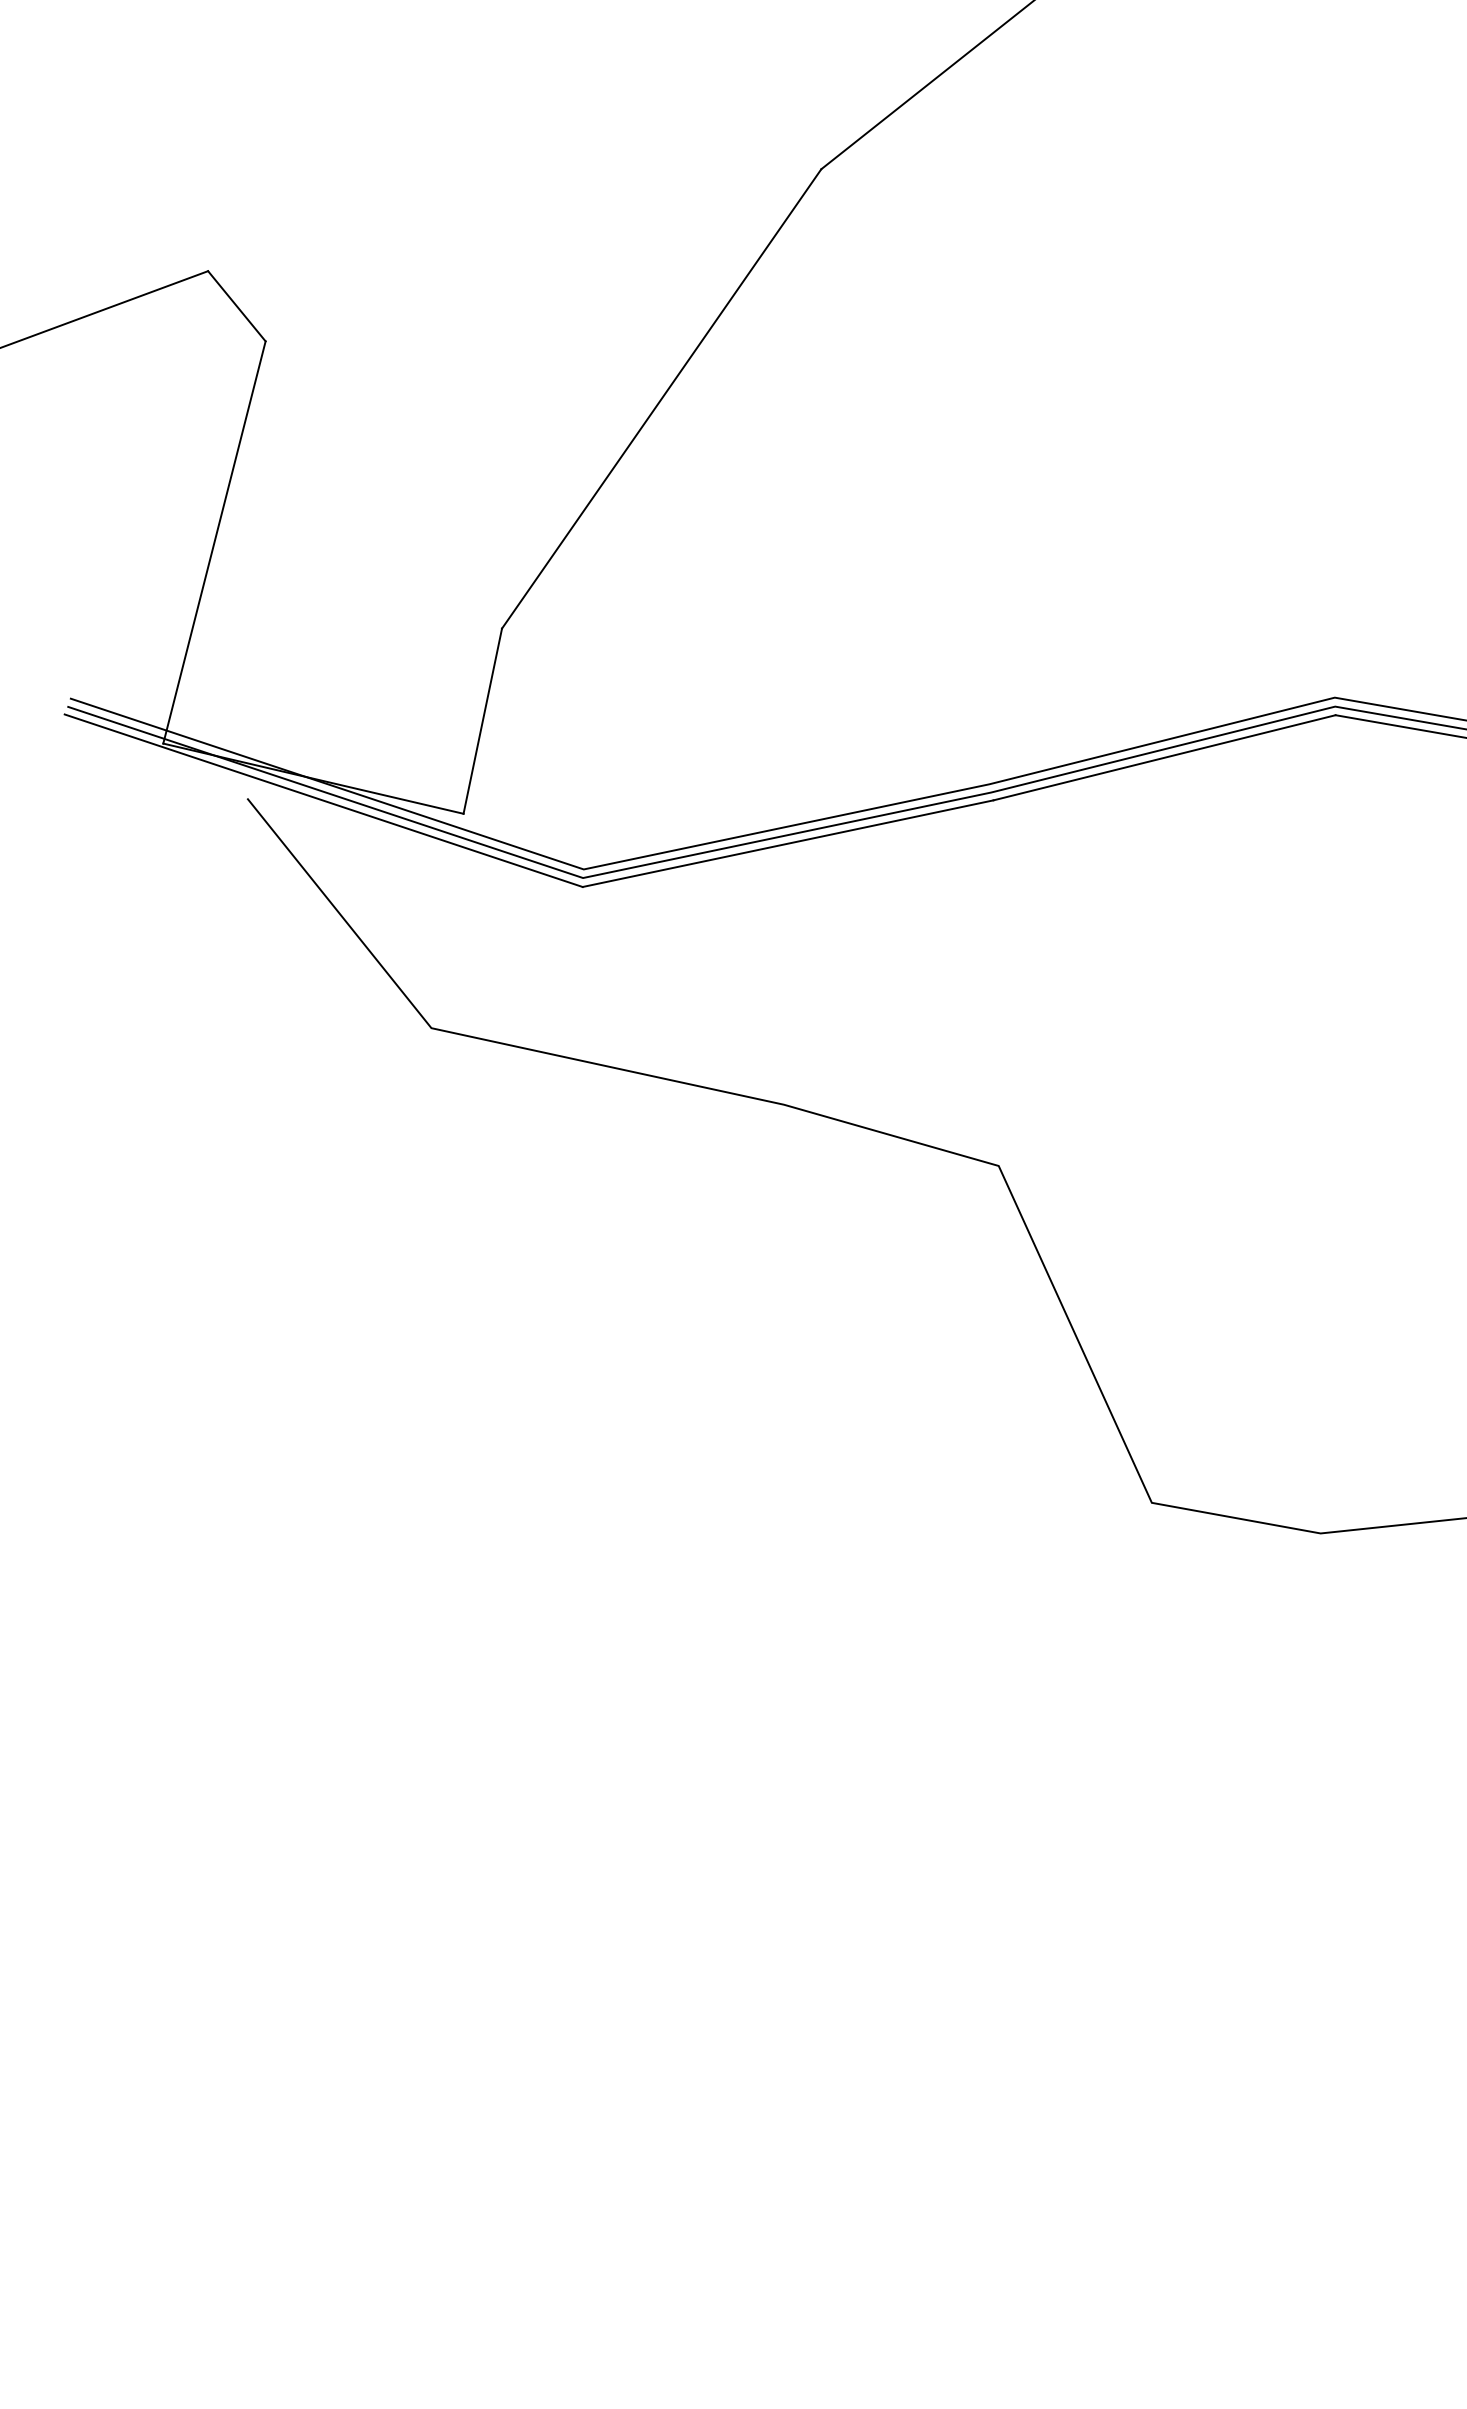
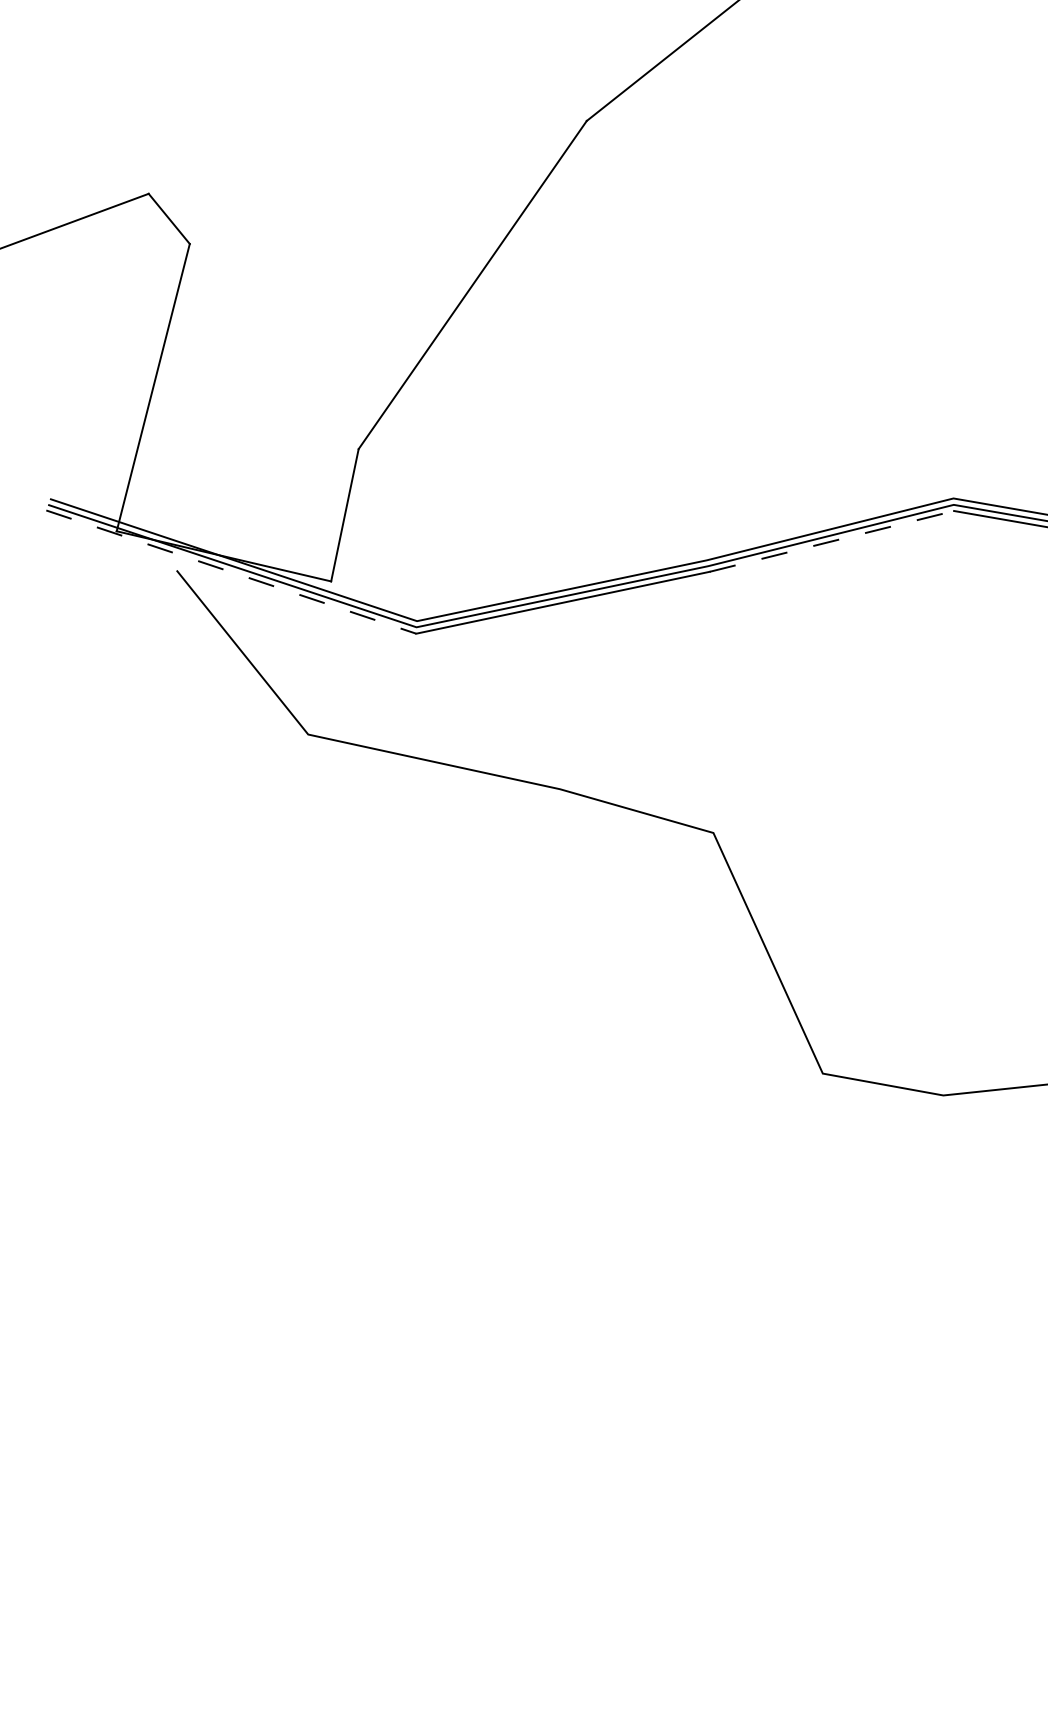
line: (1165, 757) -> (832, 541), solid -> dashed
line: (323, 800) -> (231, 571), solid -> dashed

